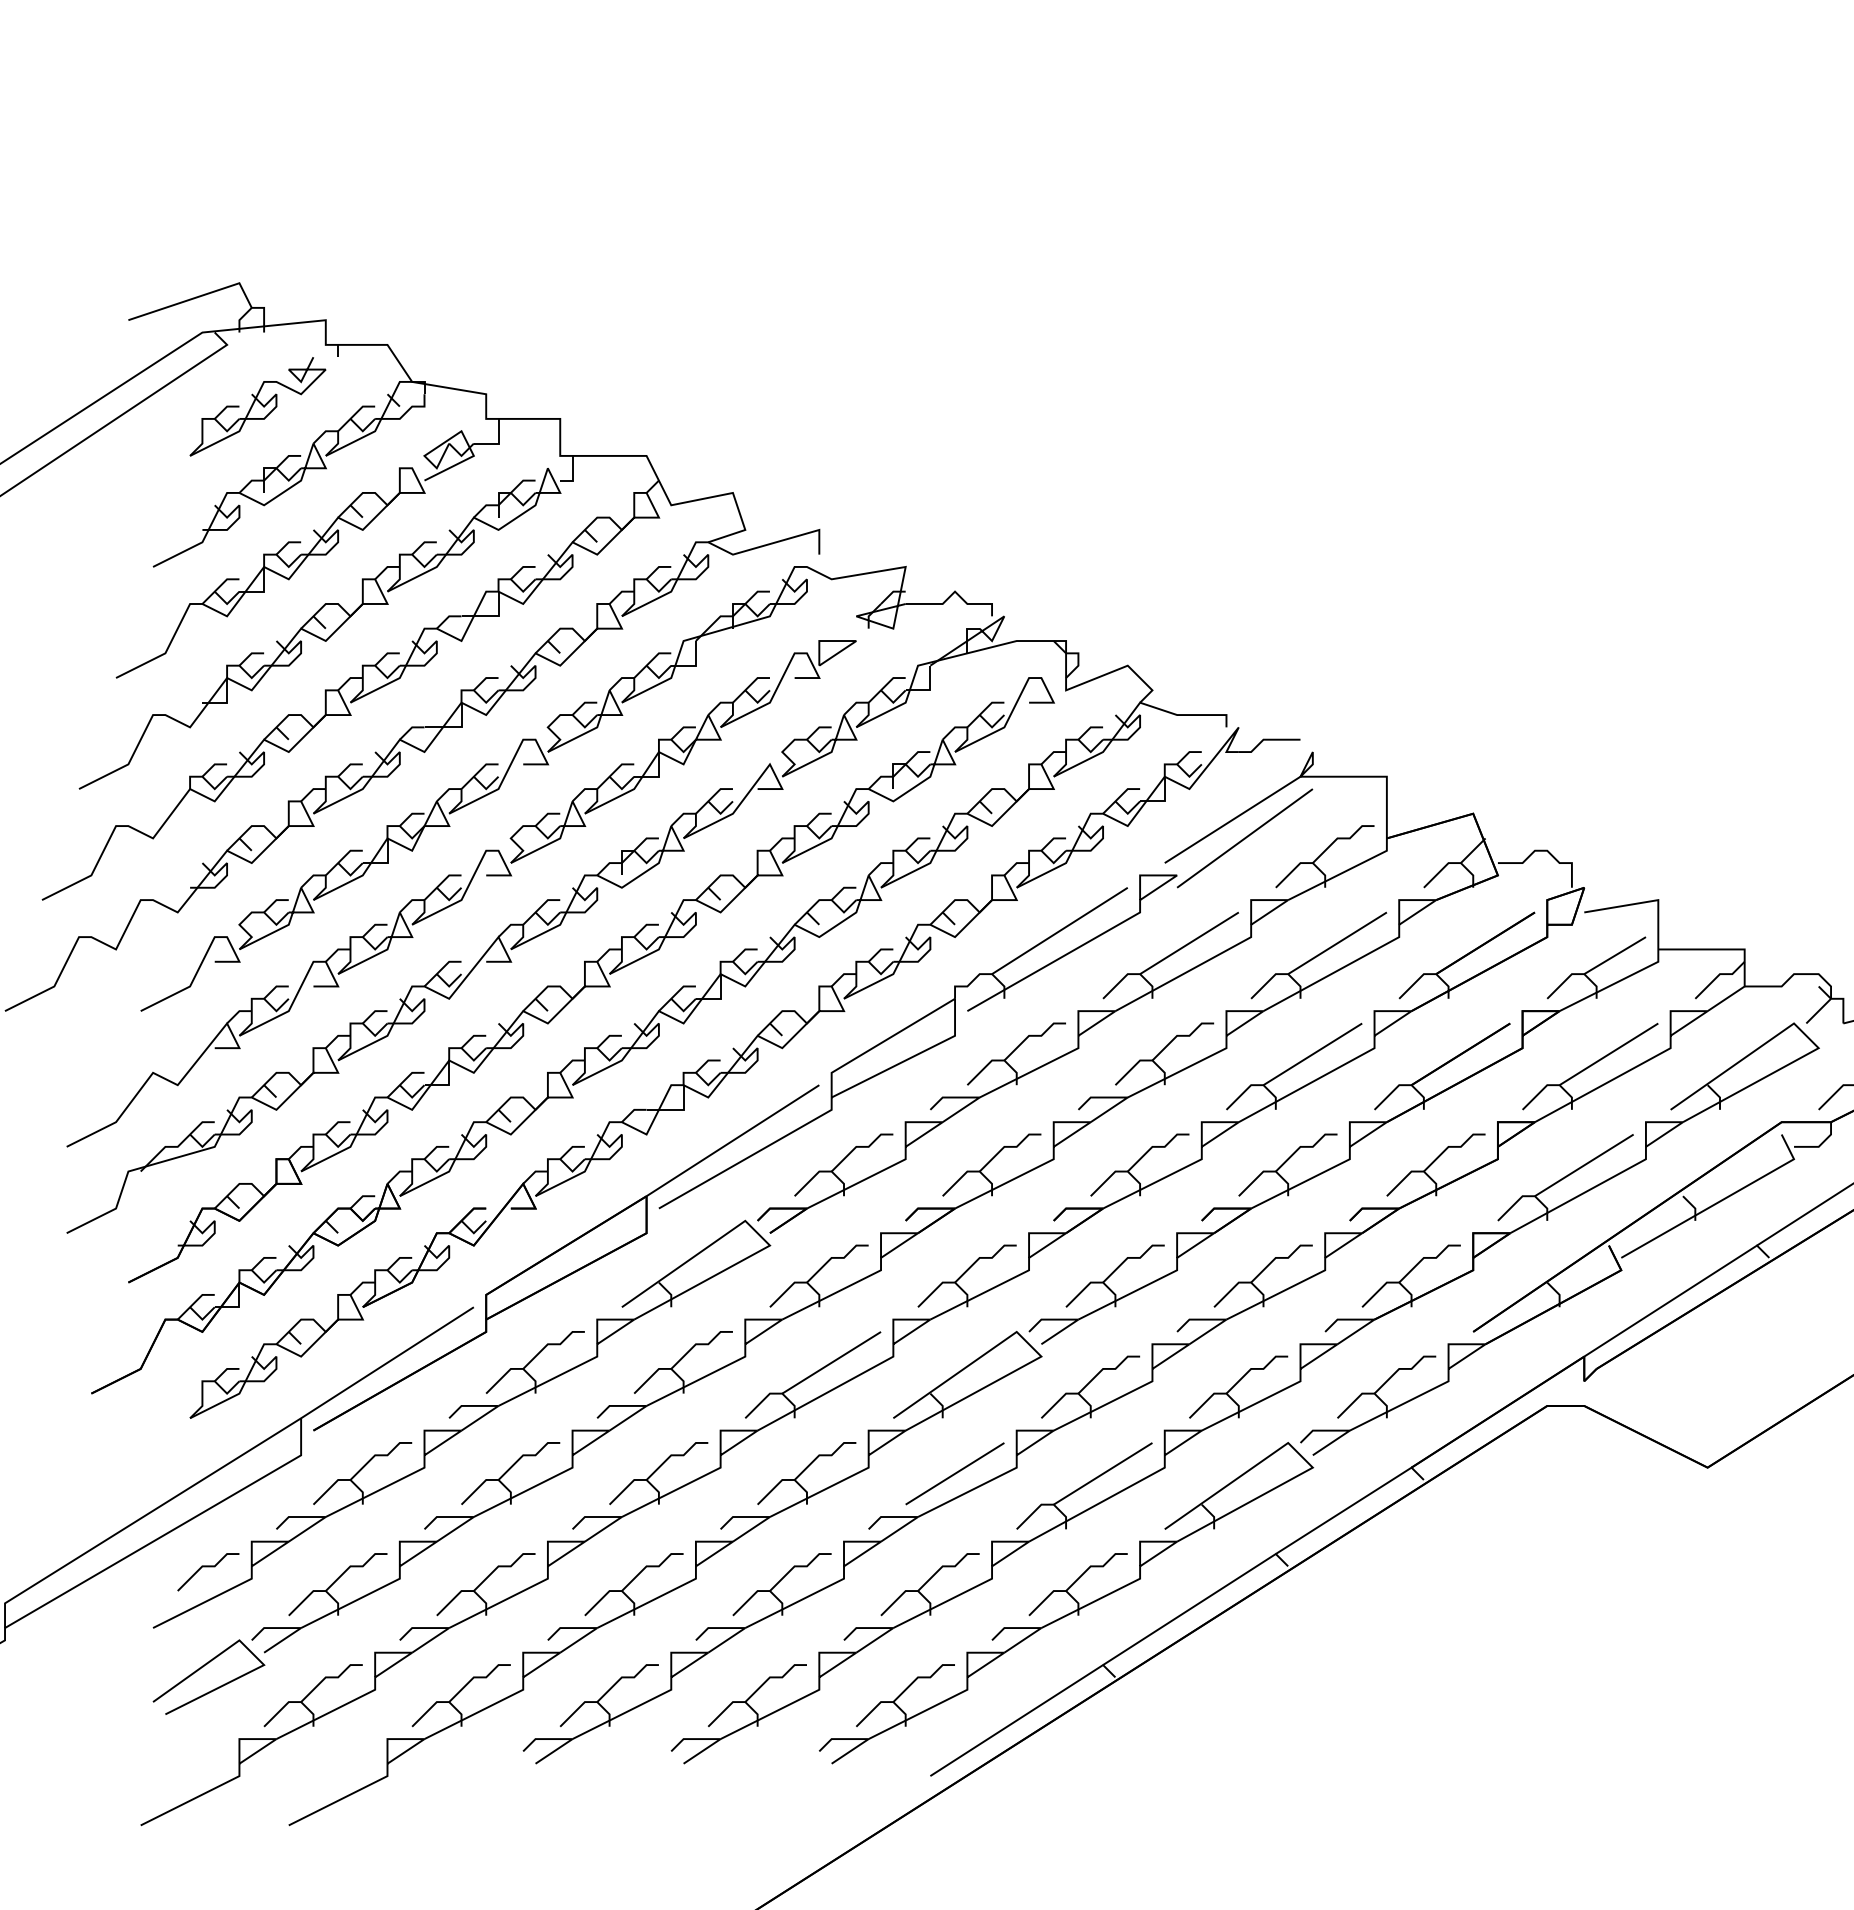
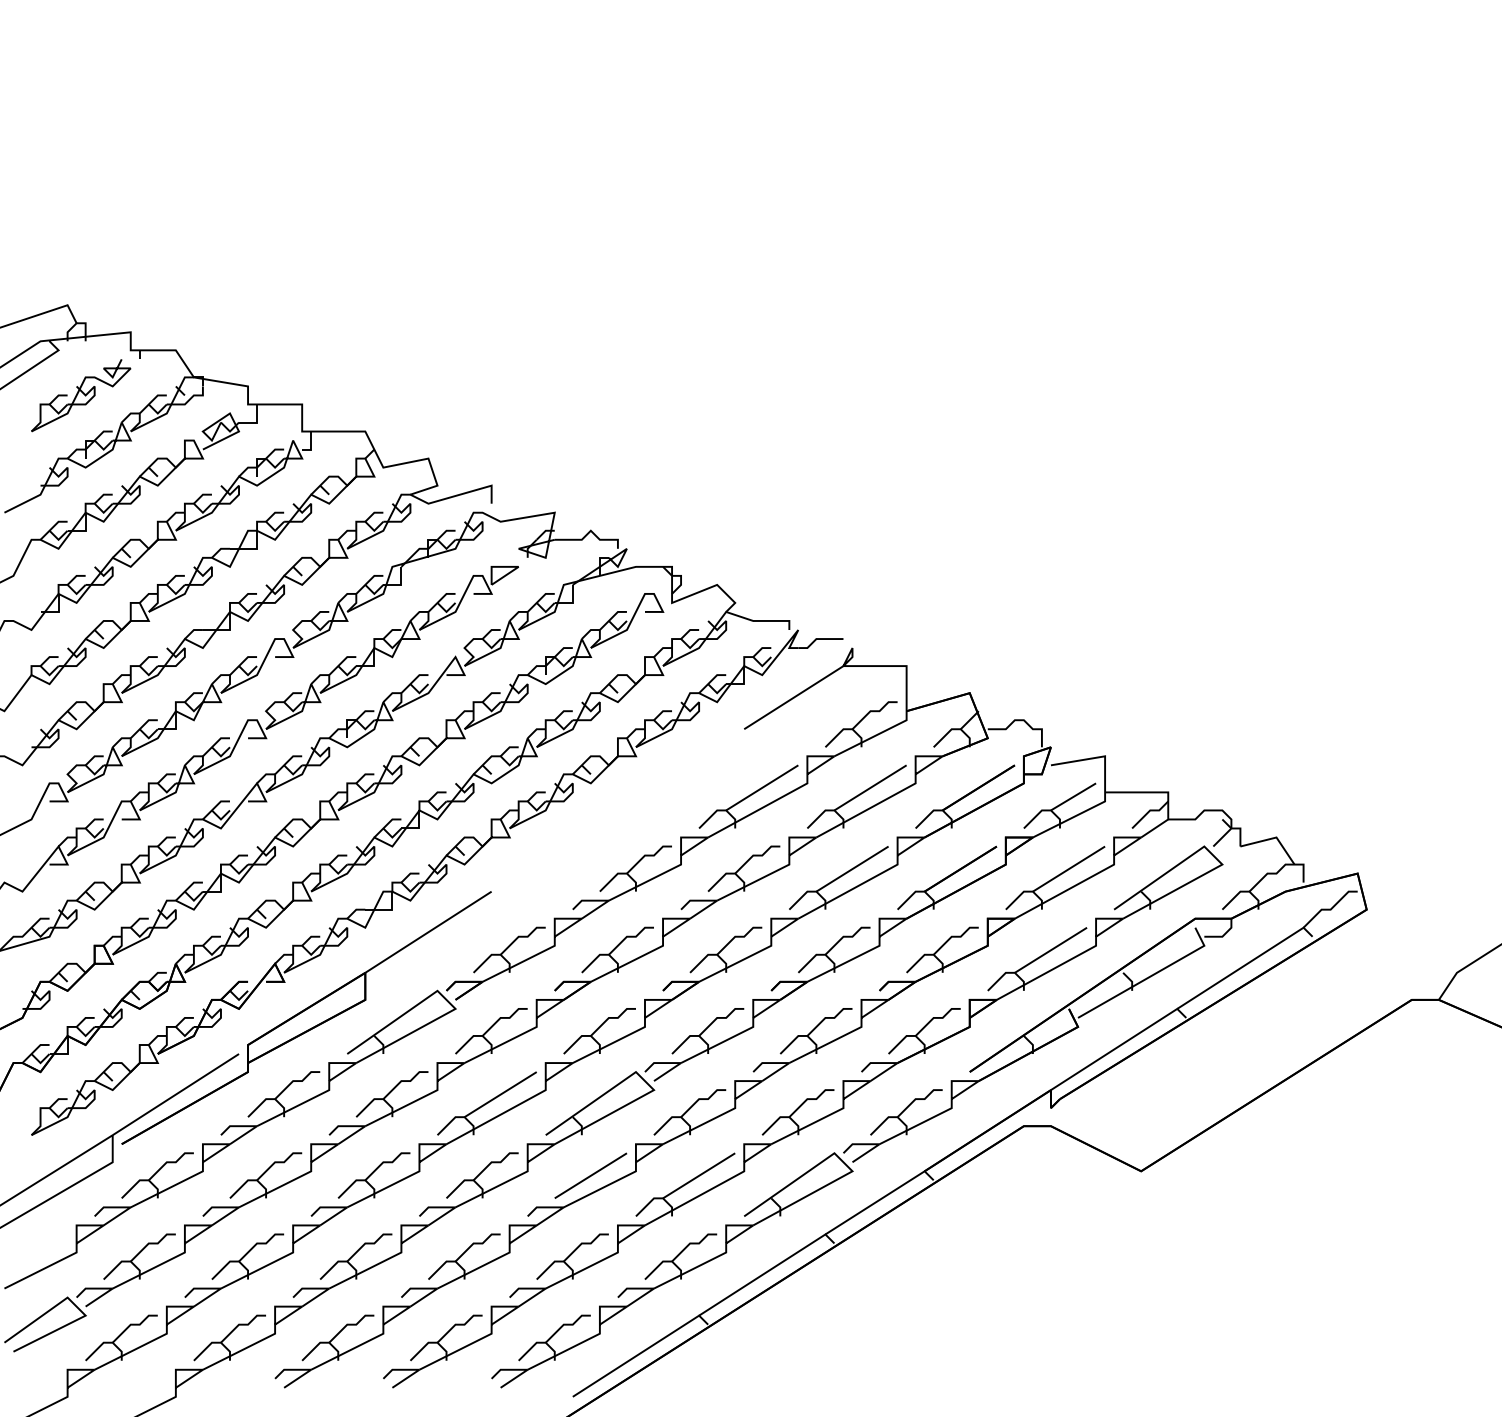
part: (985, 998) -> (613, 828), removed
curve: (207, 1567) -> (44, 1244), removed

